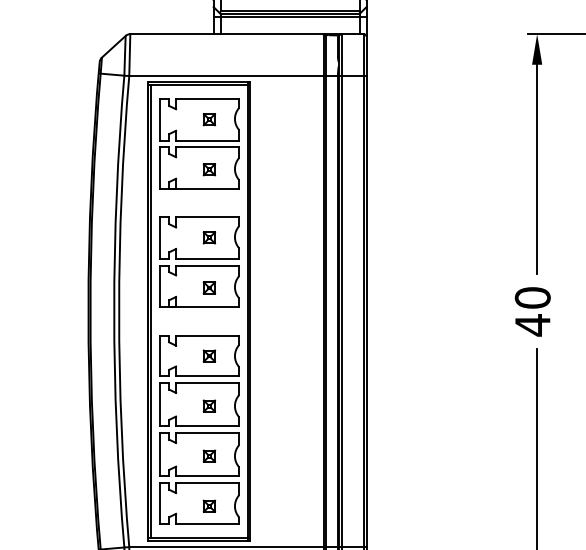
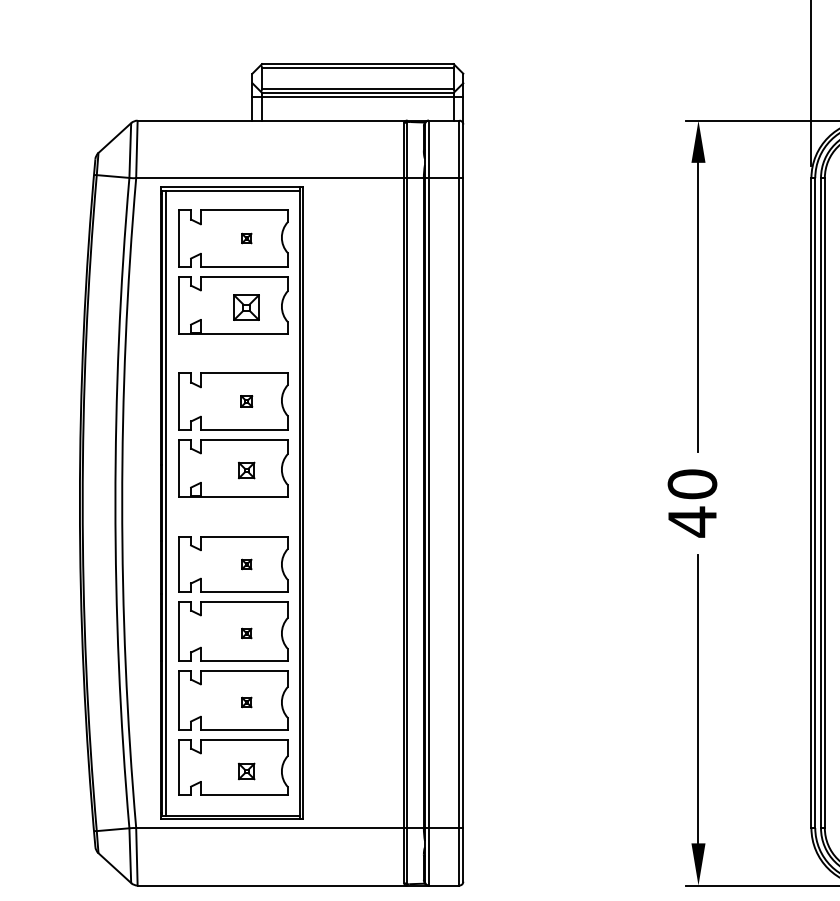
part: (209, 119) -> (246, 238), size x0.6
part: (209, 169) -> (246, 307), size x1.6
part: (209, 237) -> (246, 401), size x0.7
part: (209, 356) -> (246, 564), size x0.6
part: (209, 406) -> (246, 633), size x0.6
part: (209, 456) -> (246, 702), size x0.6

